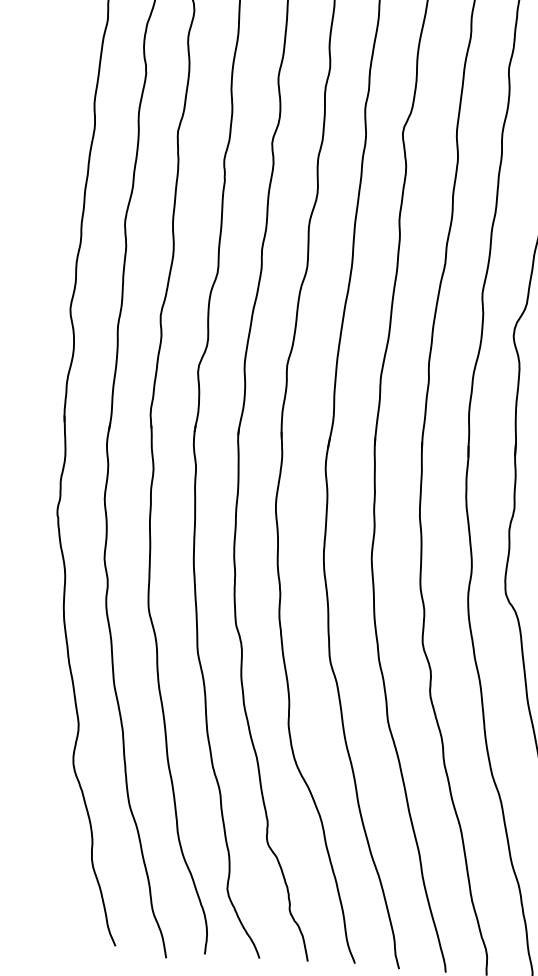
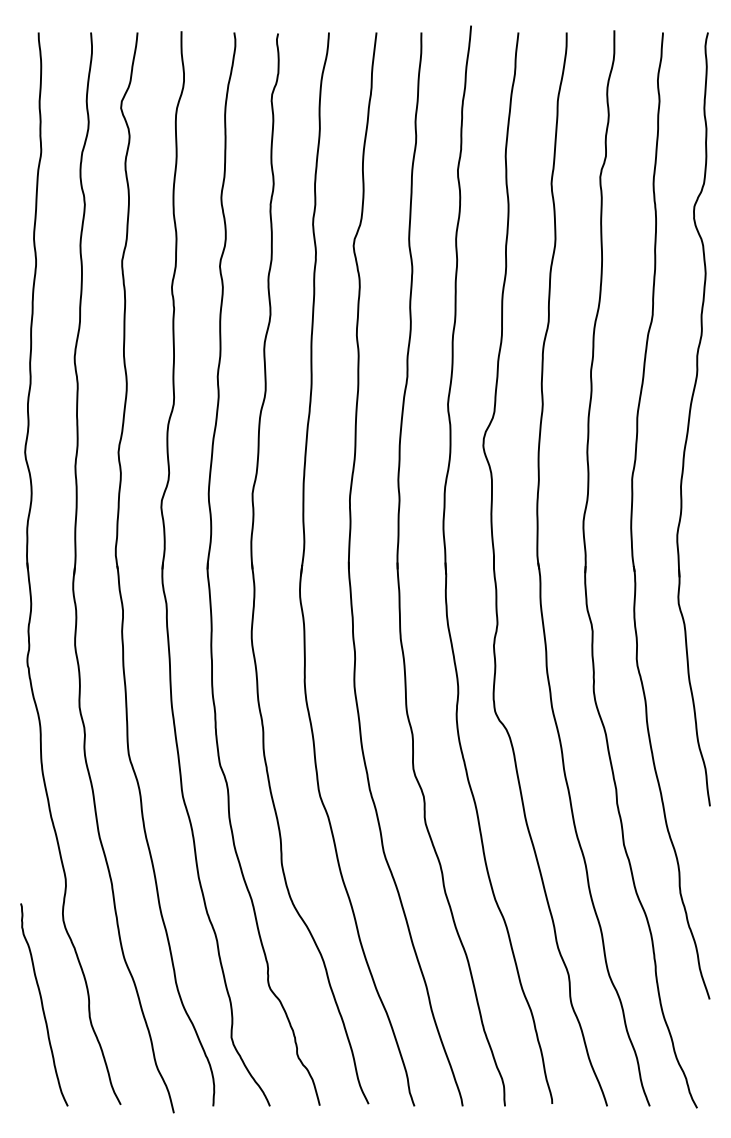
curve: (48, 843) -> (43, 1004), added

